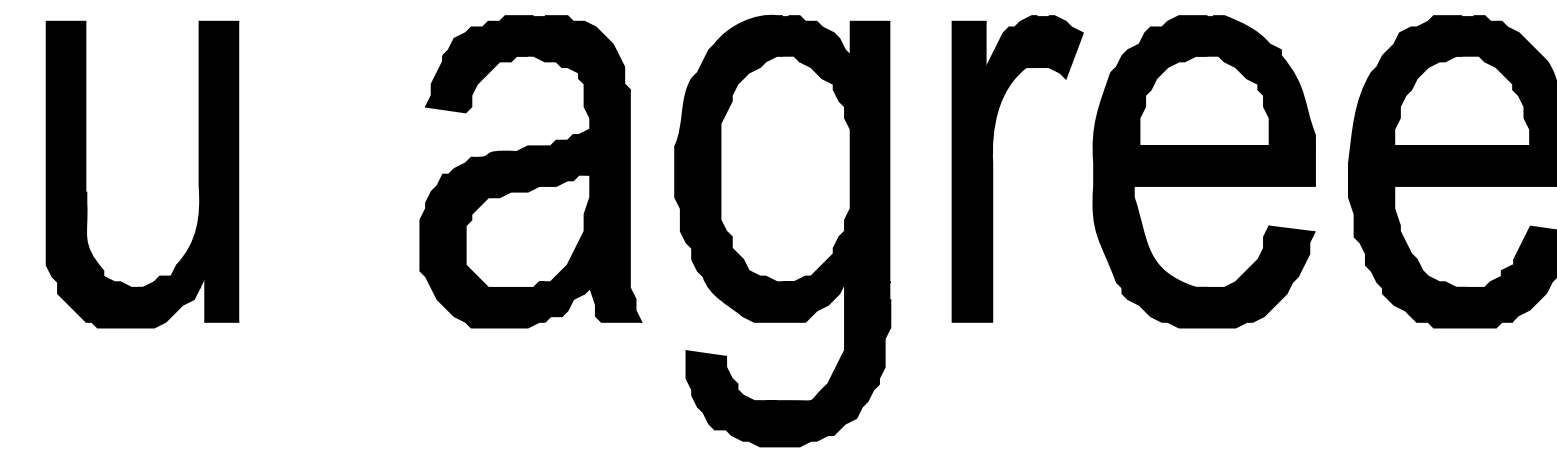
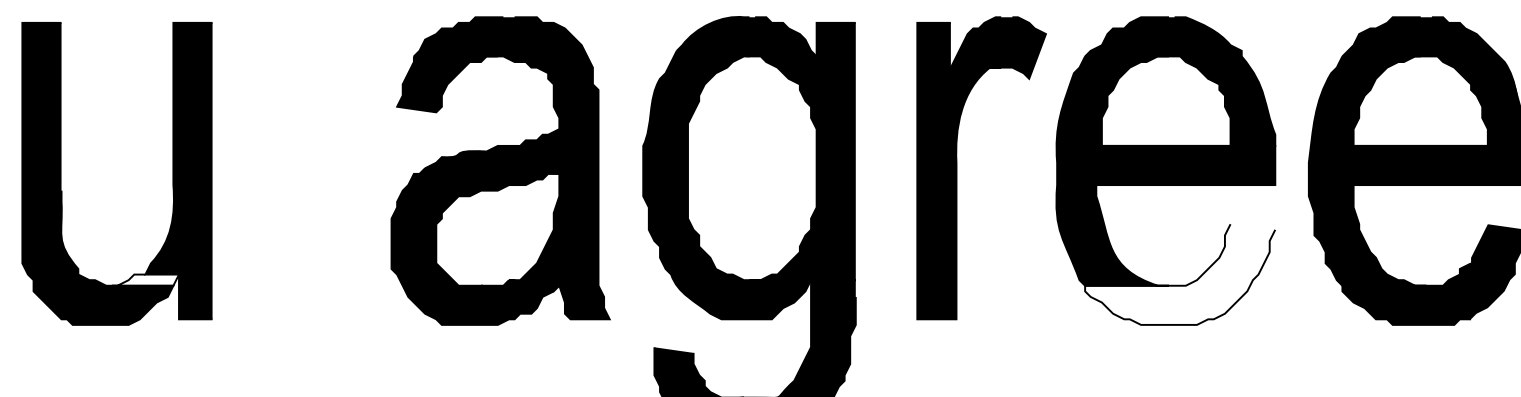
fill: (1218, 276) -> (1180, 274), removed
fill: (171, 281) -> (145, 279), removed

